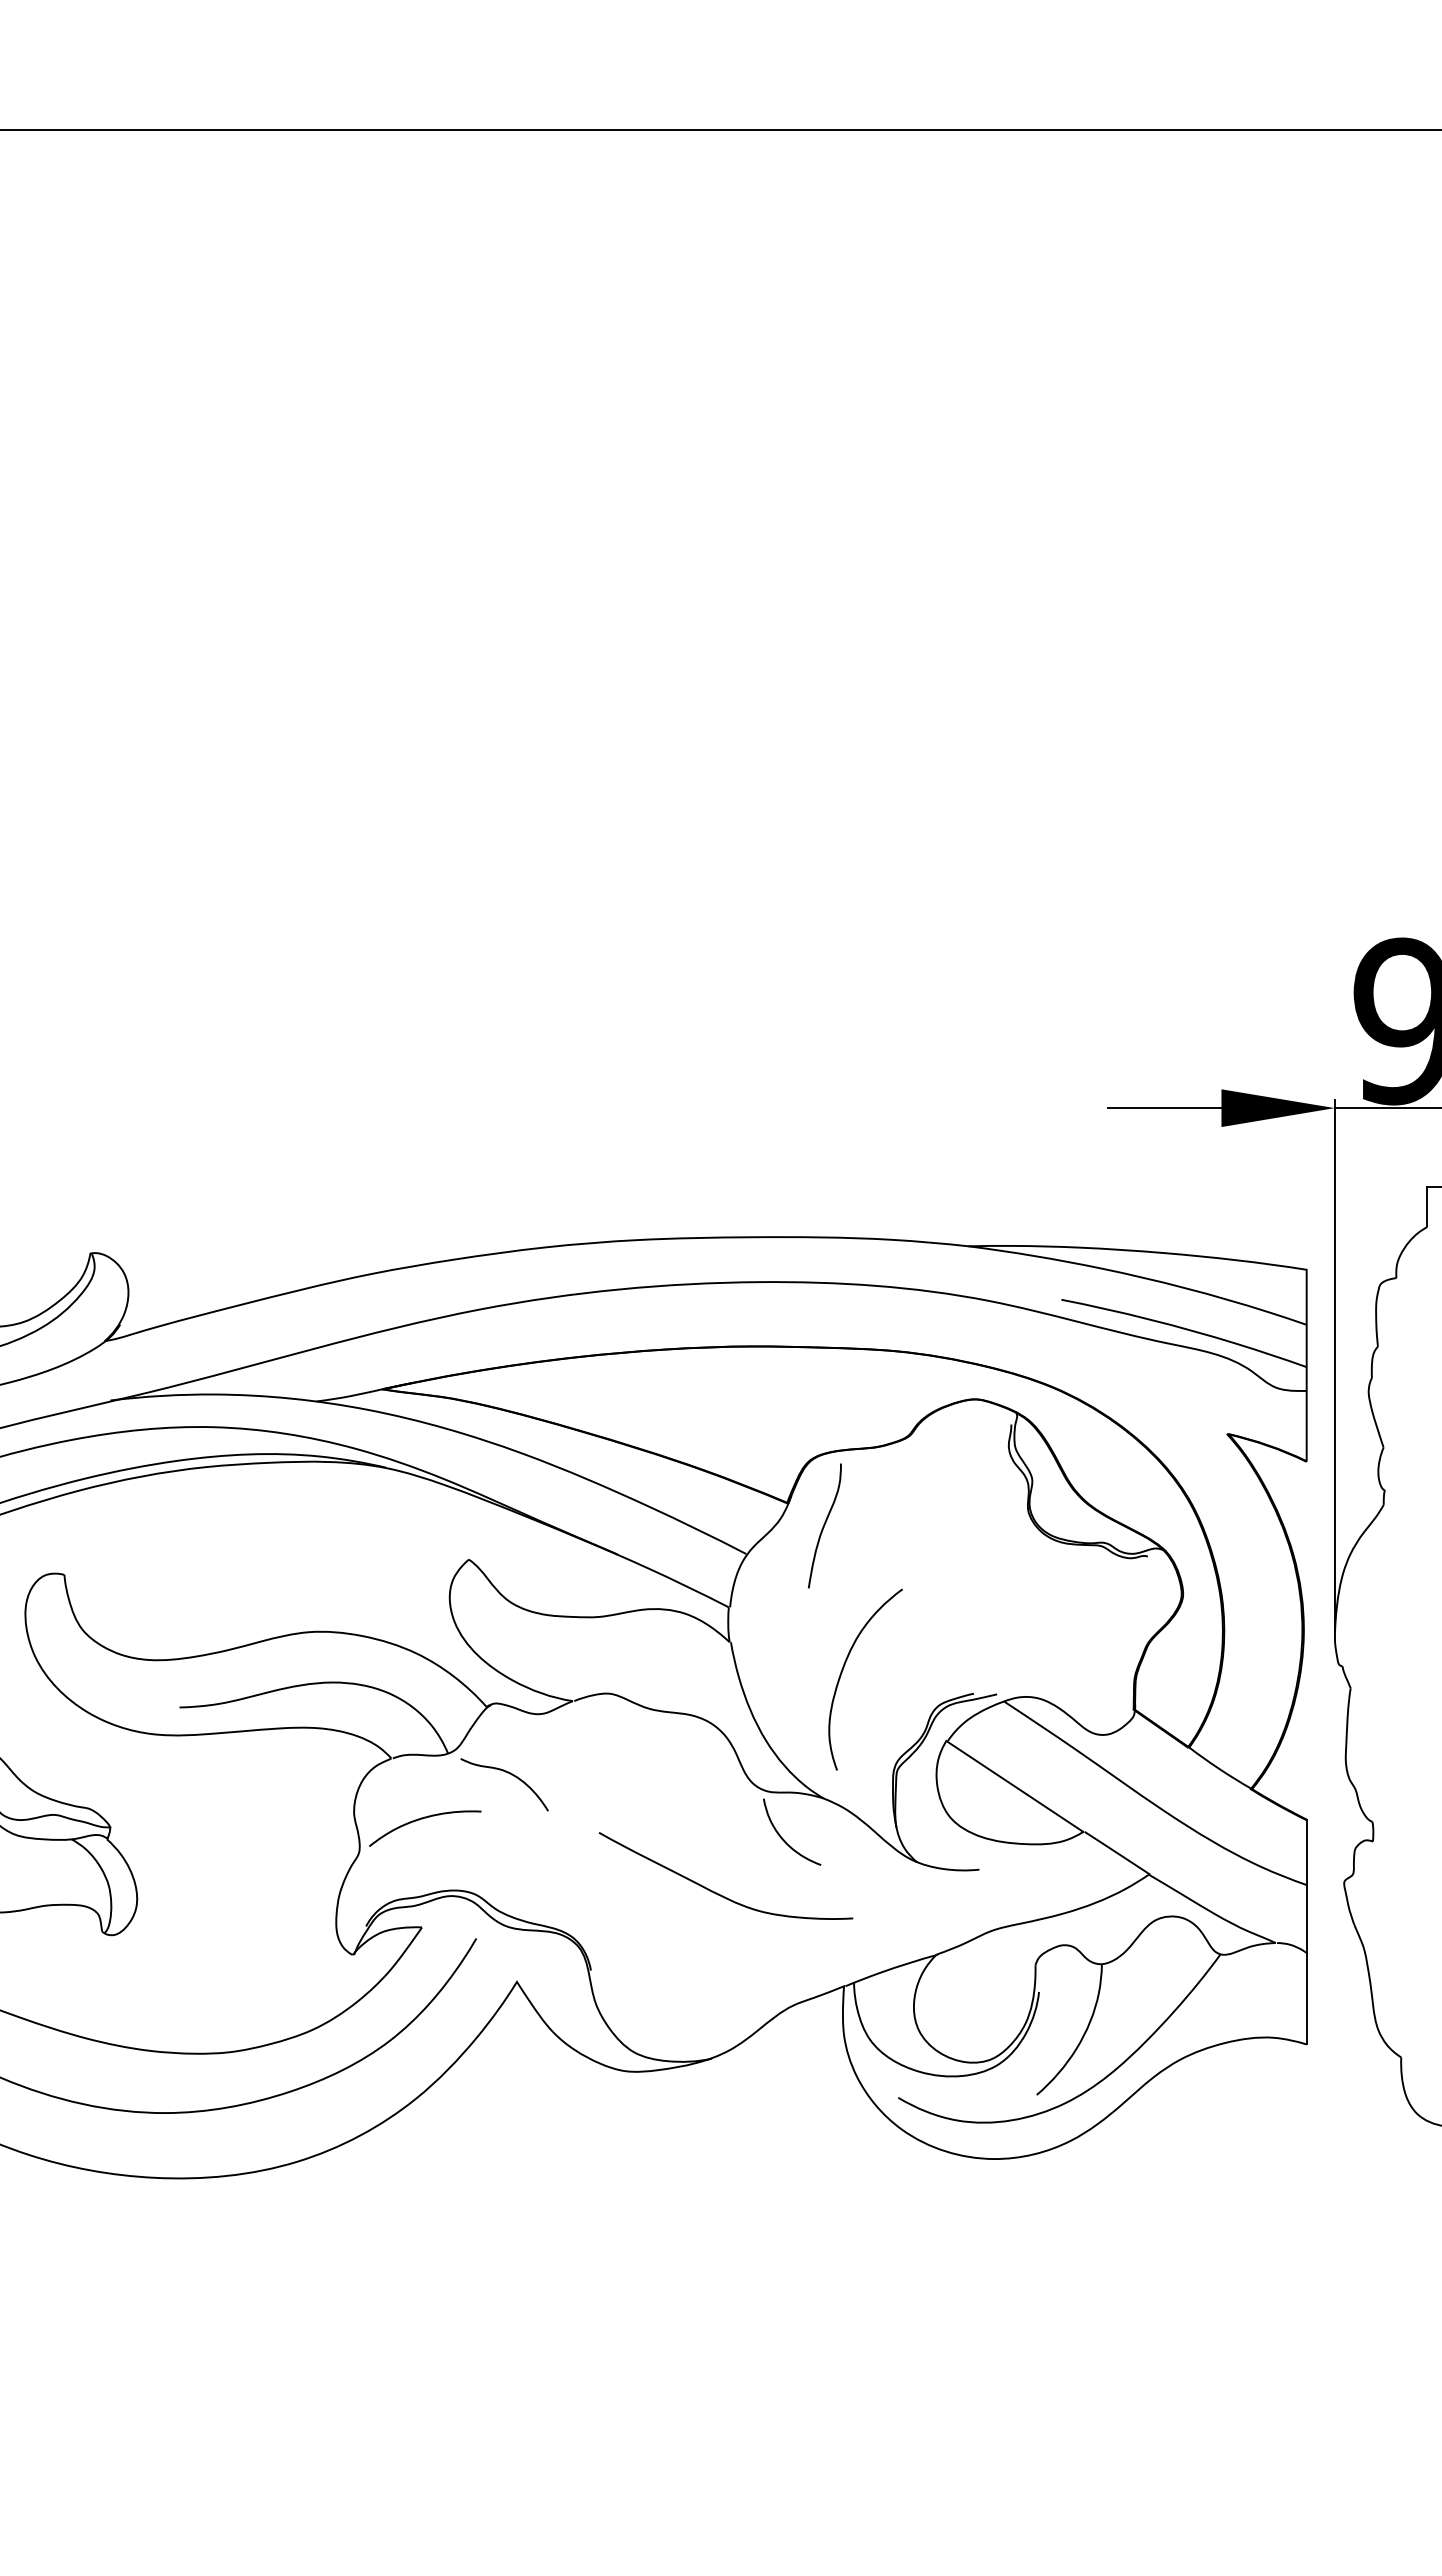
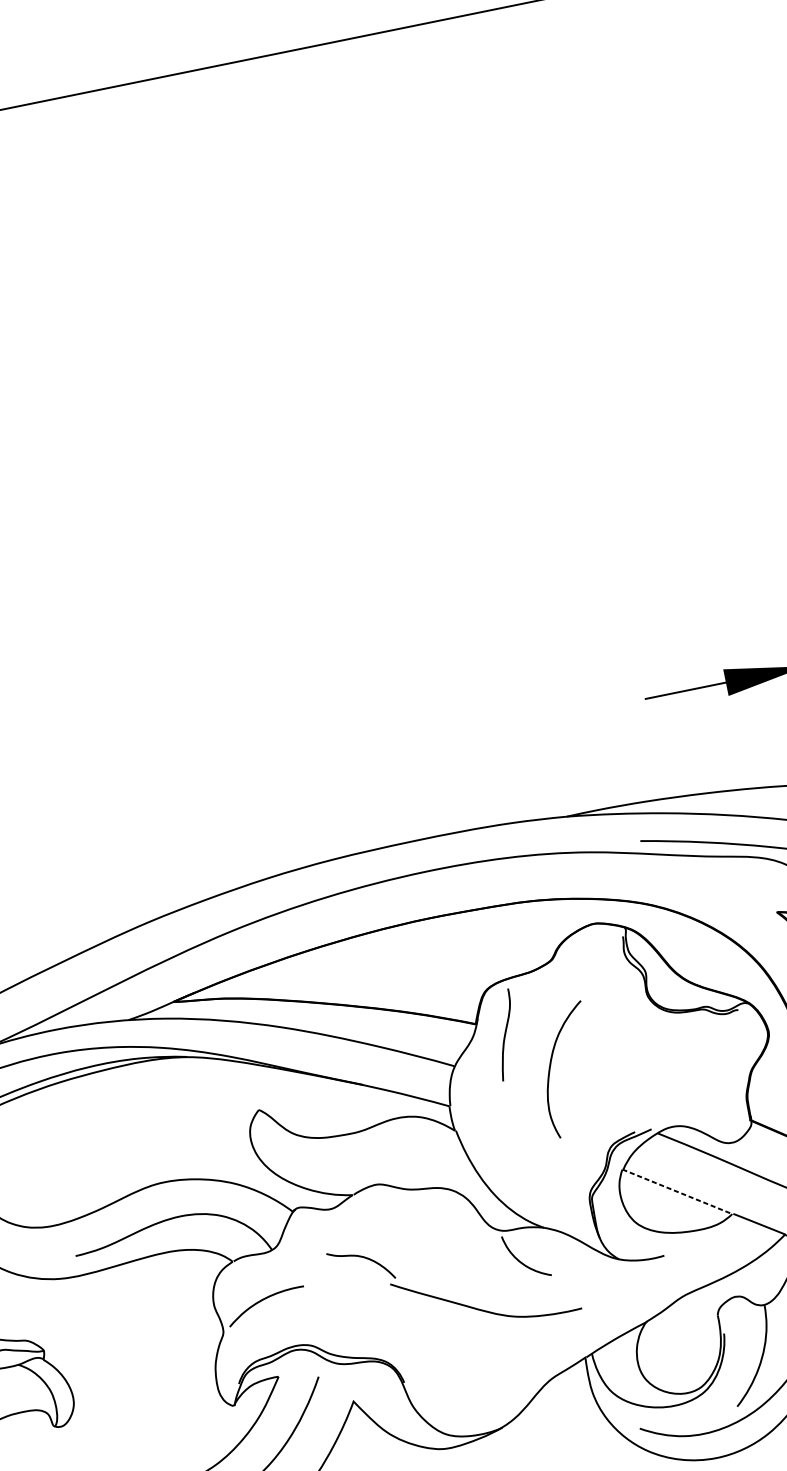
curve: (843, 1670) -> (550, 1066), moved
curve: (507, 1773) -> (361, 1257), moved
line: (1015, 1786) -> (677, 1191), solid -> dashed

